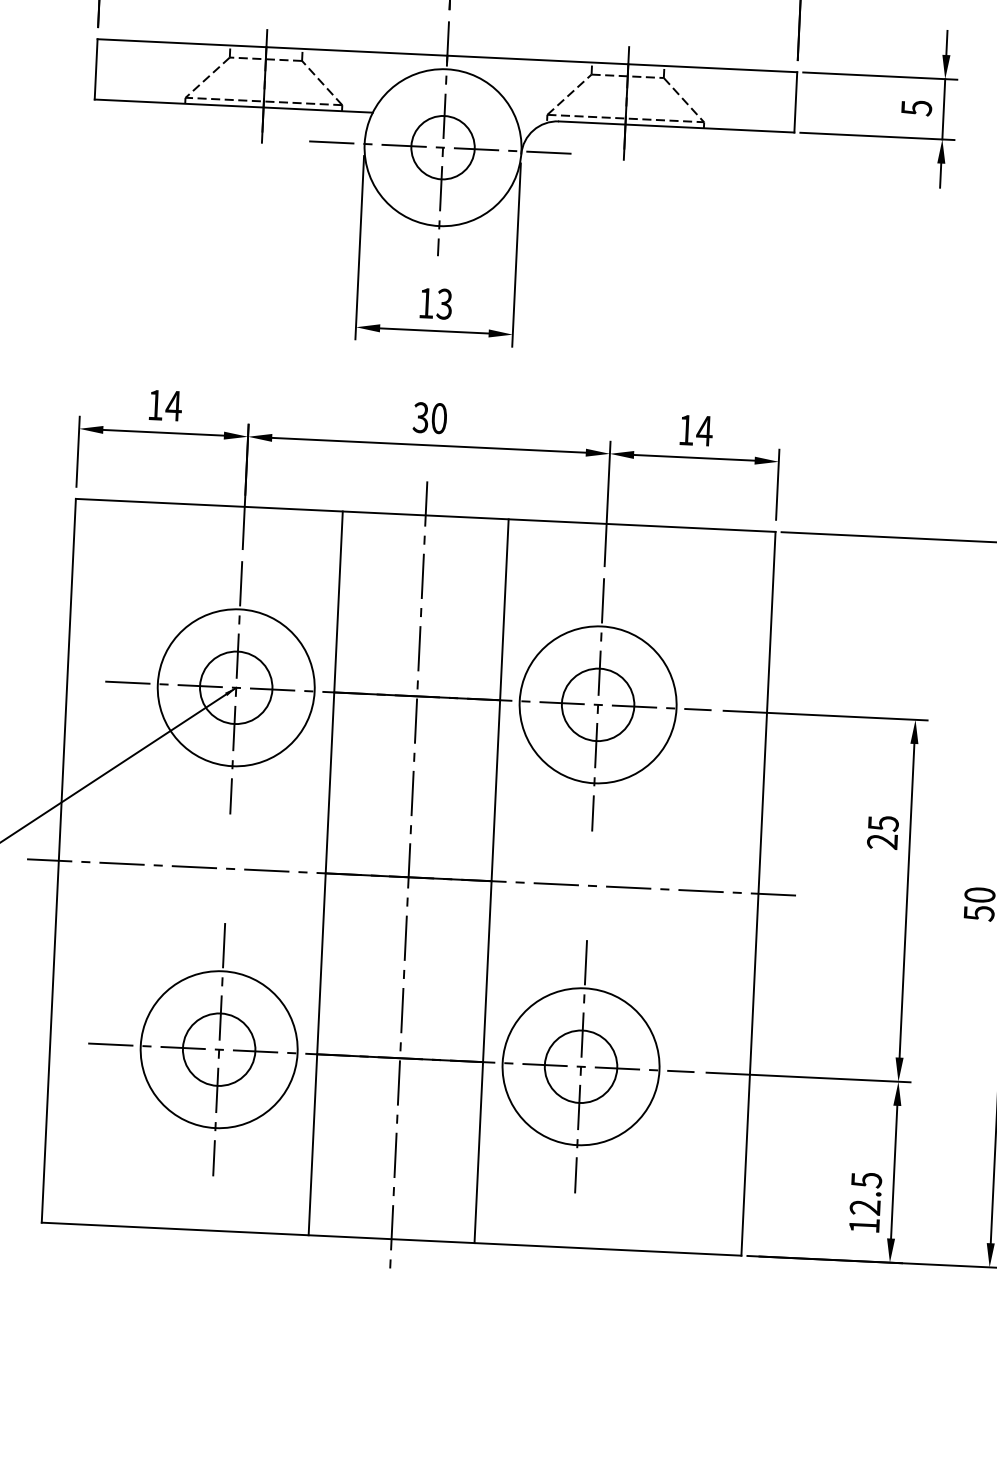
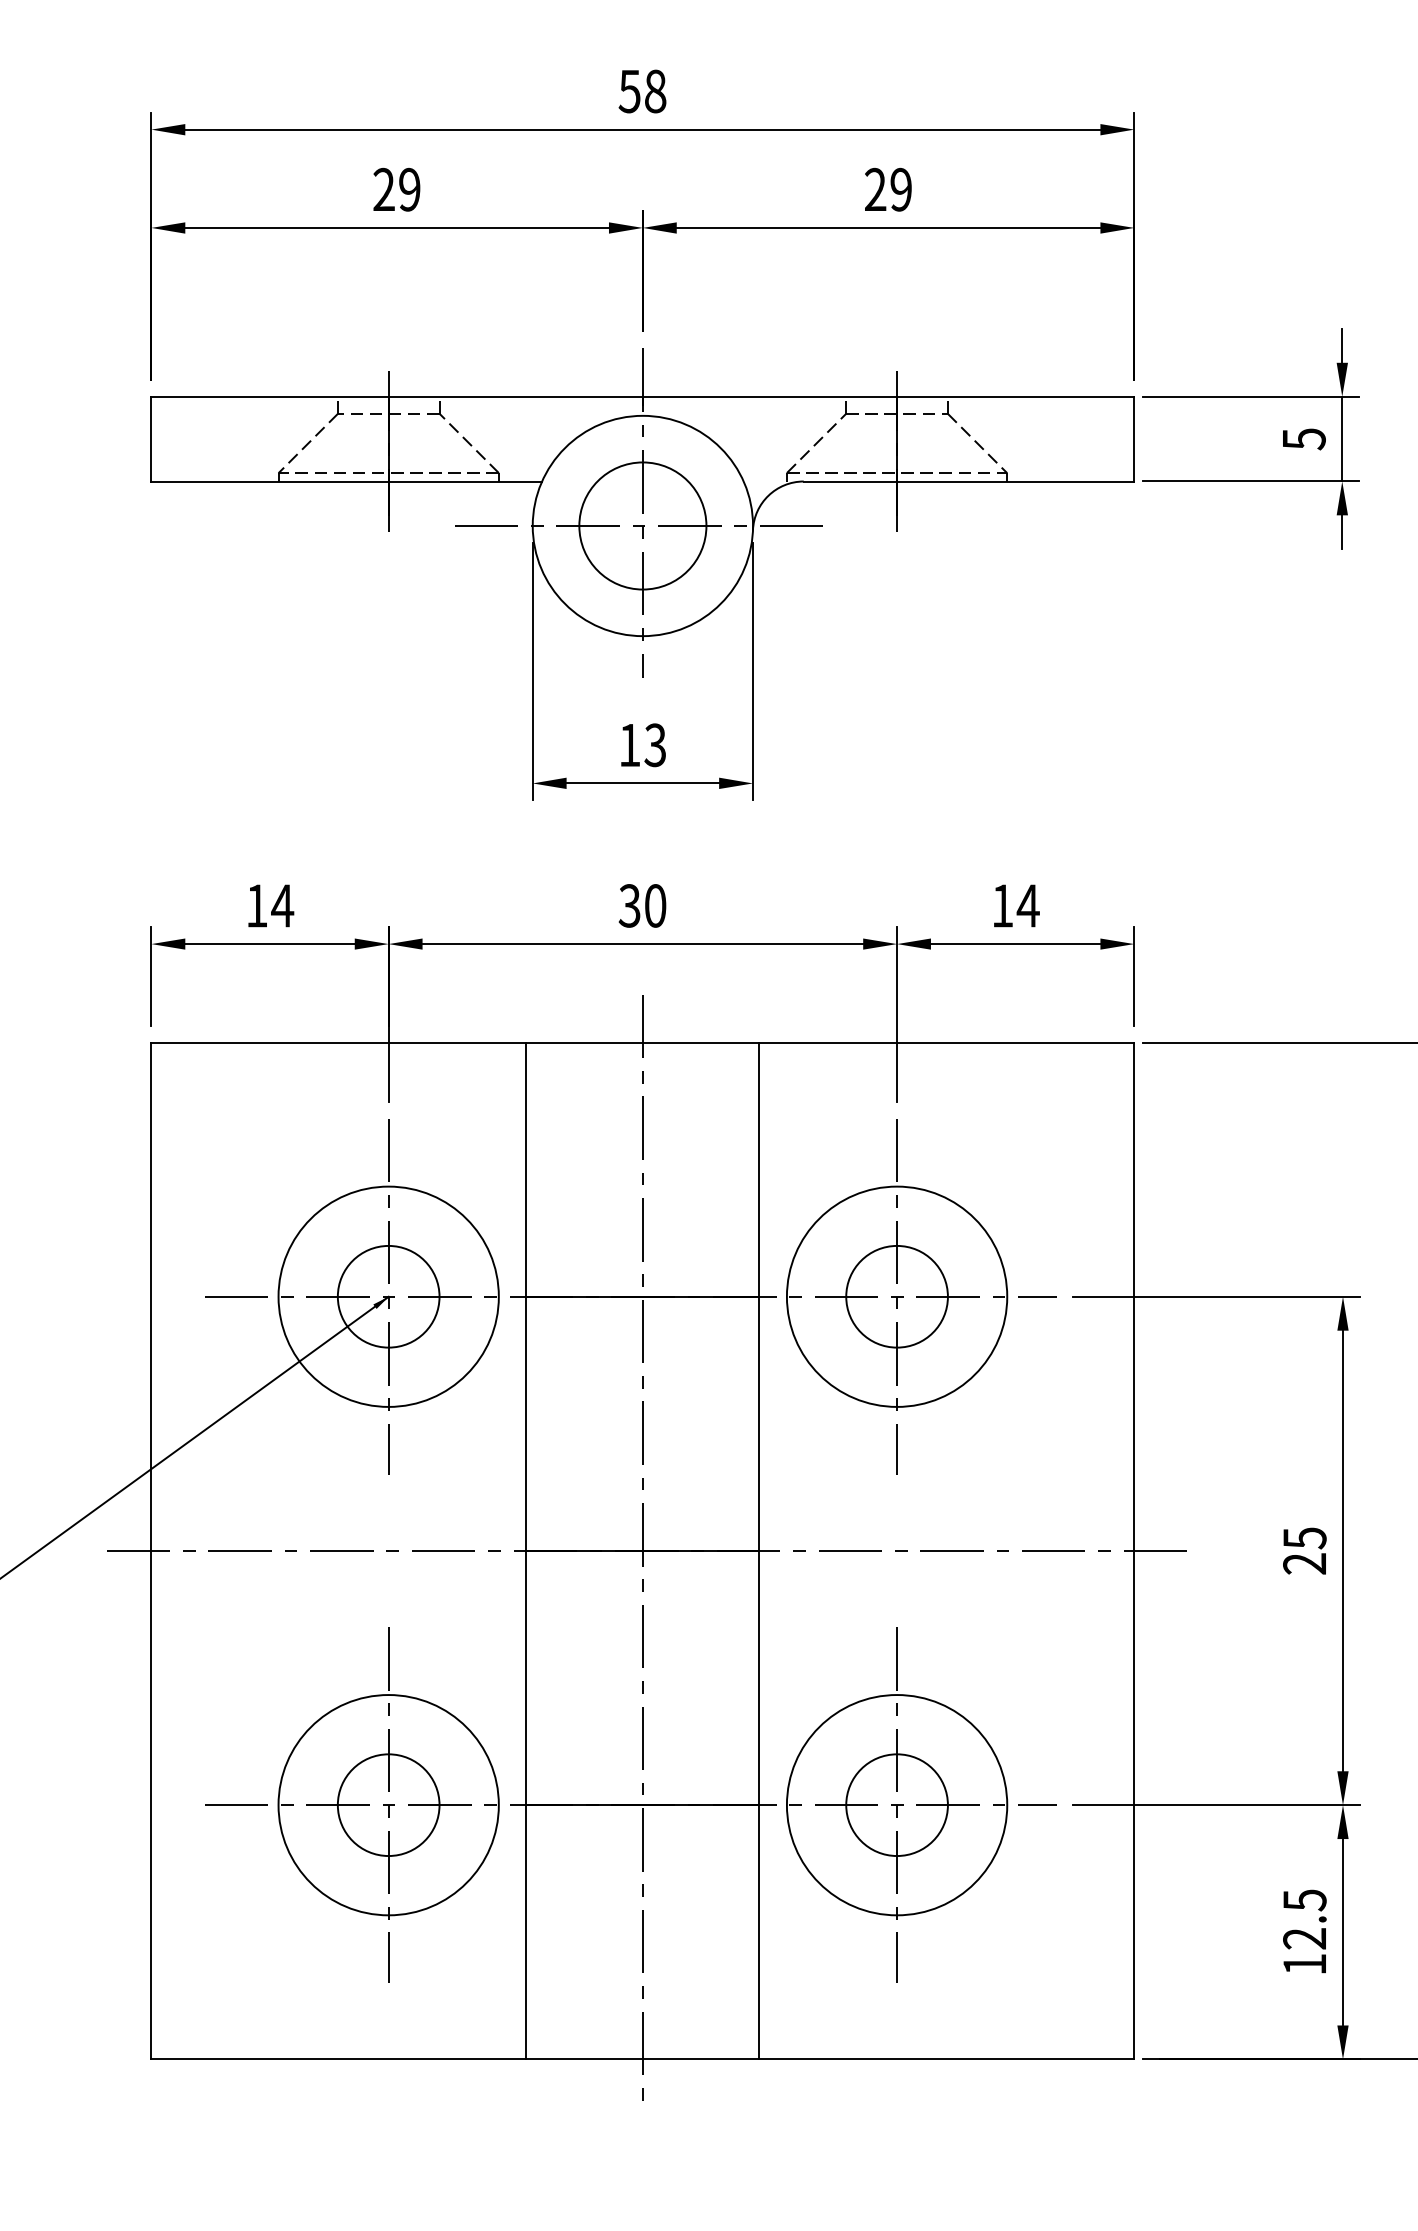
circle: (442, 147) -> (642, 525), size x1.43
text: (882, 832) -> (1304, 1550), moved
text: (865, 1202) -> (1304, 1931), moved

